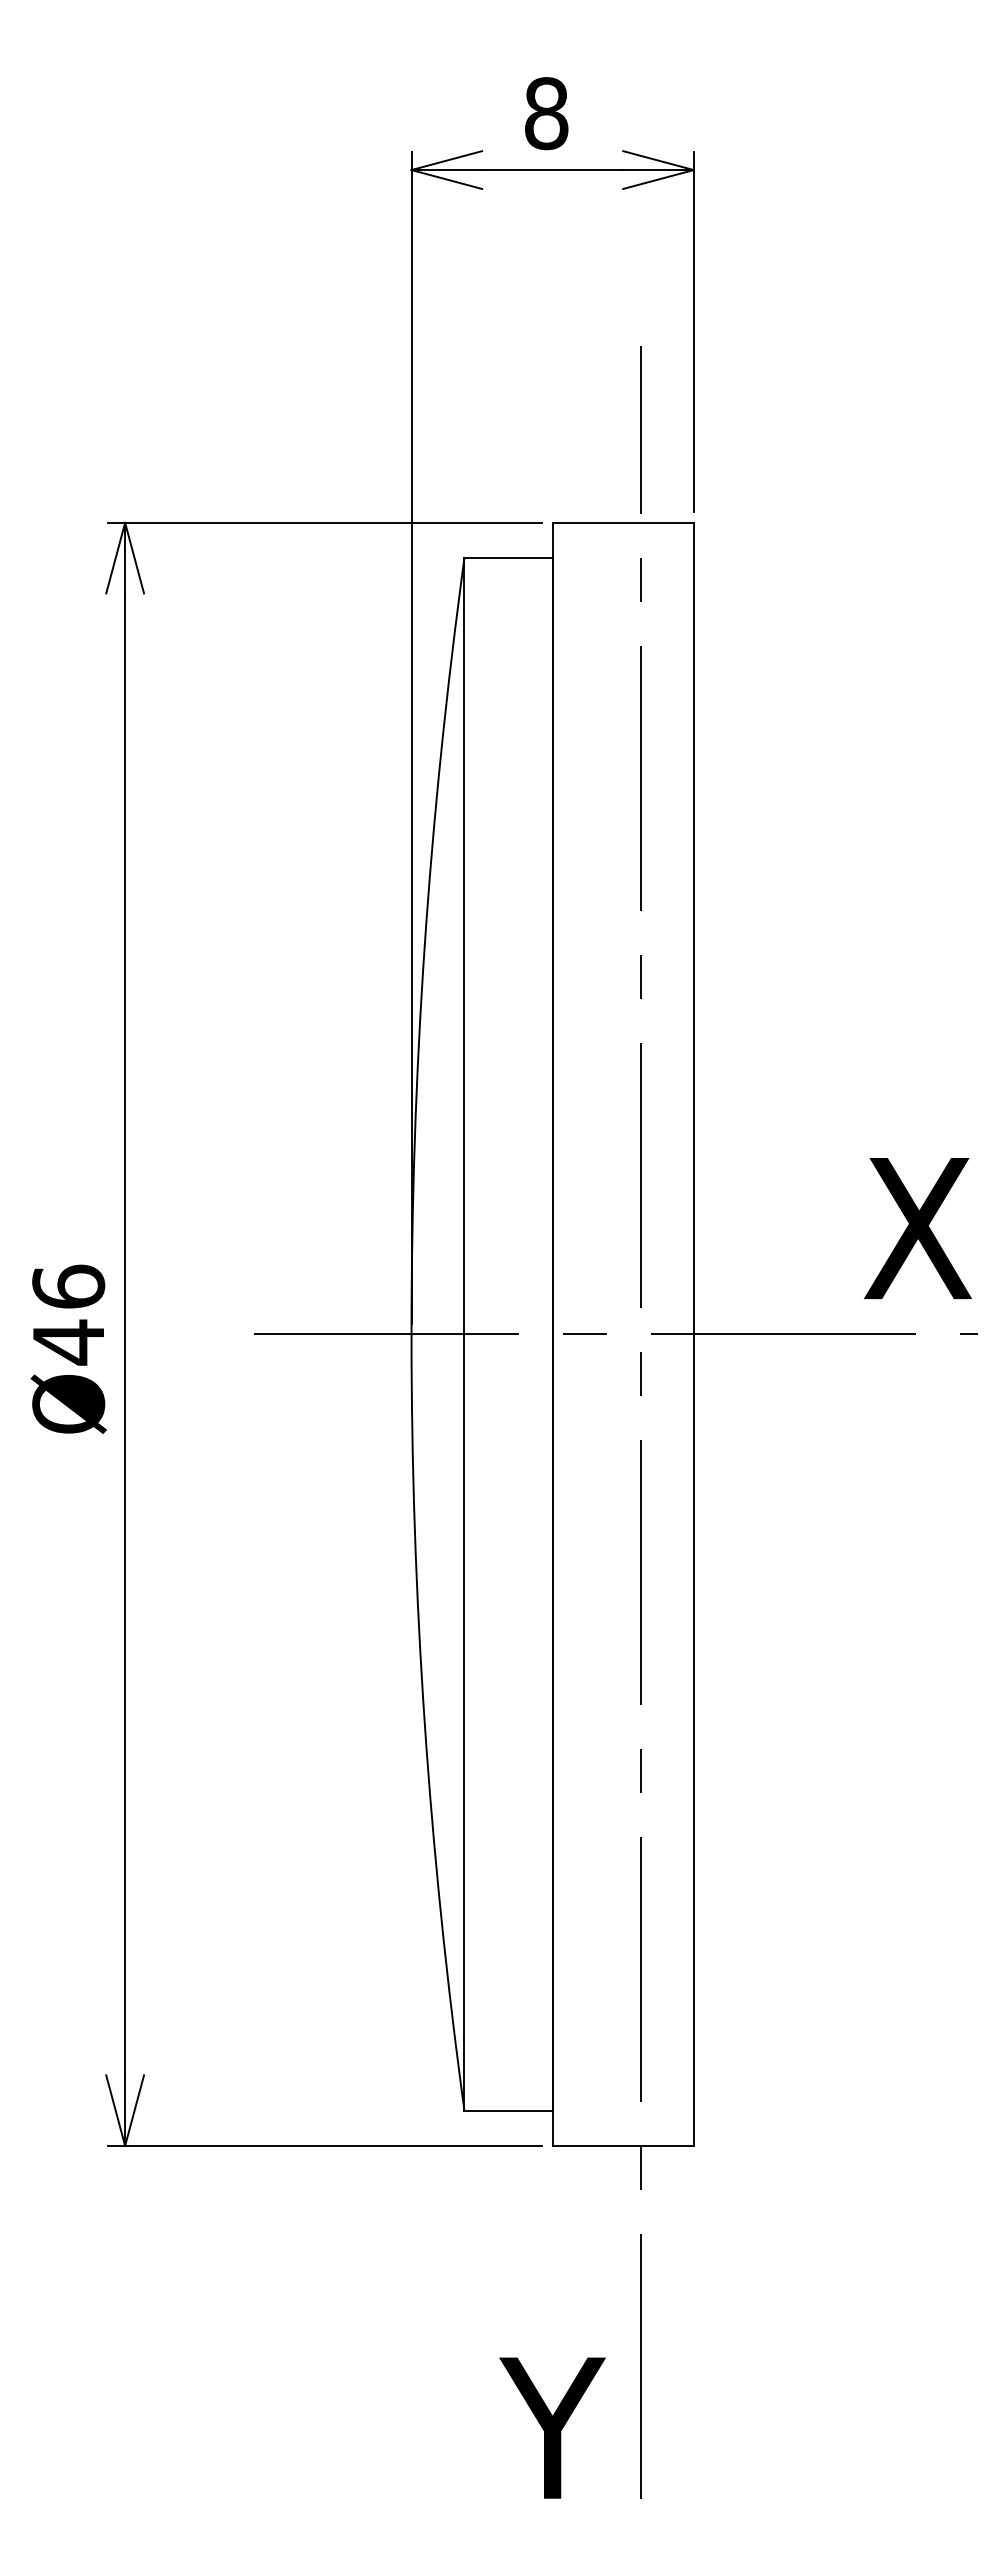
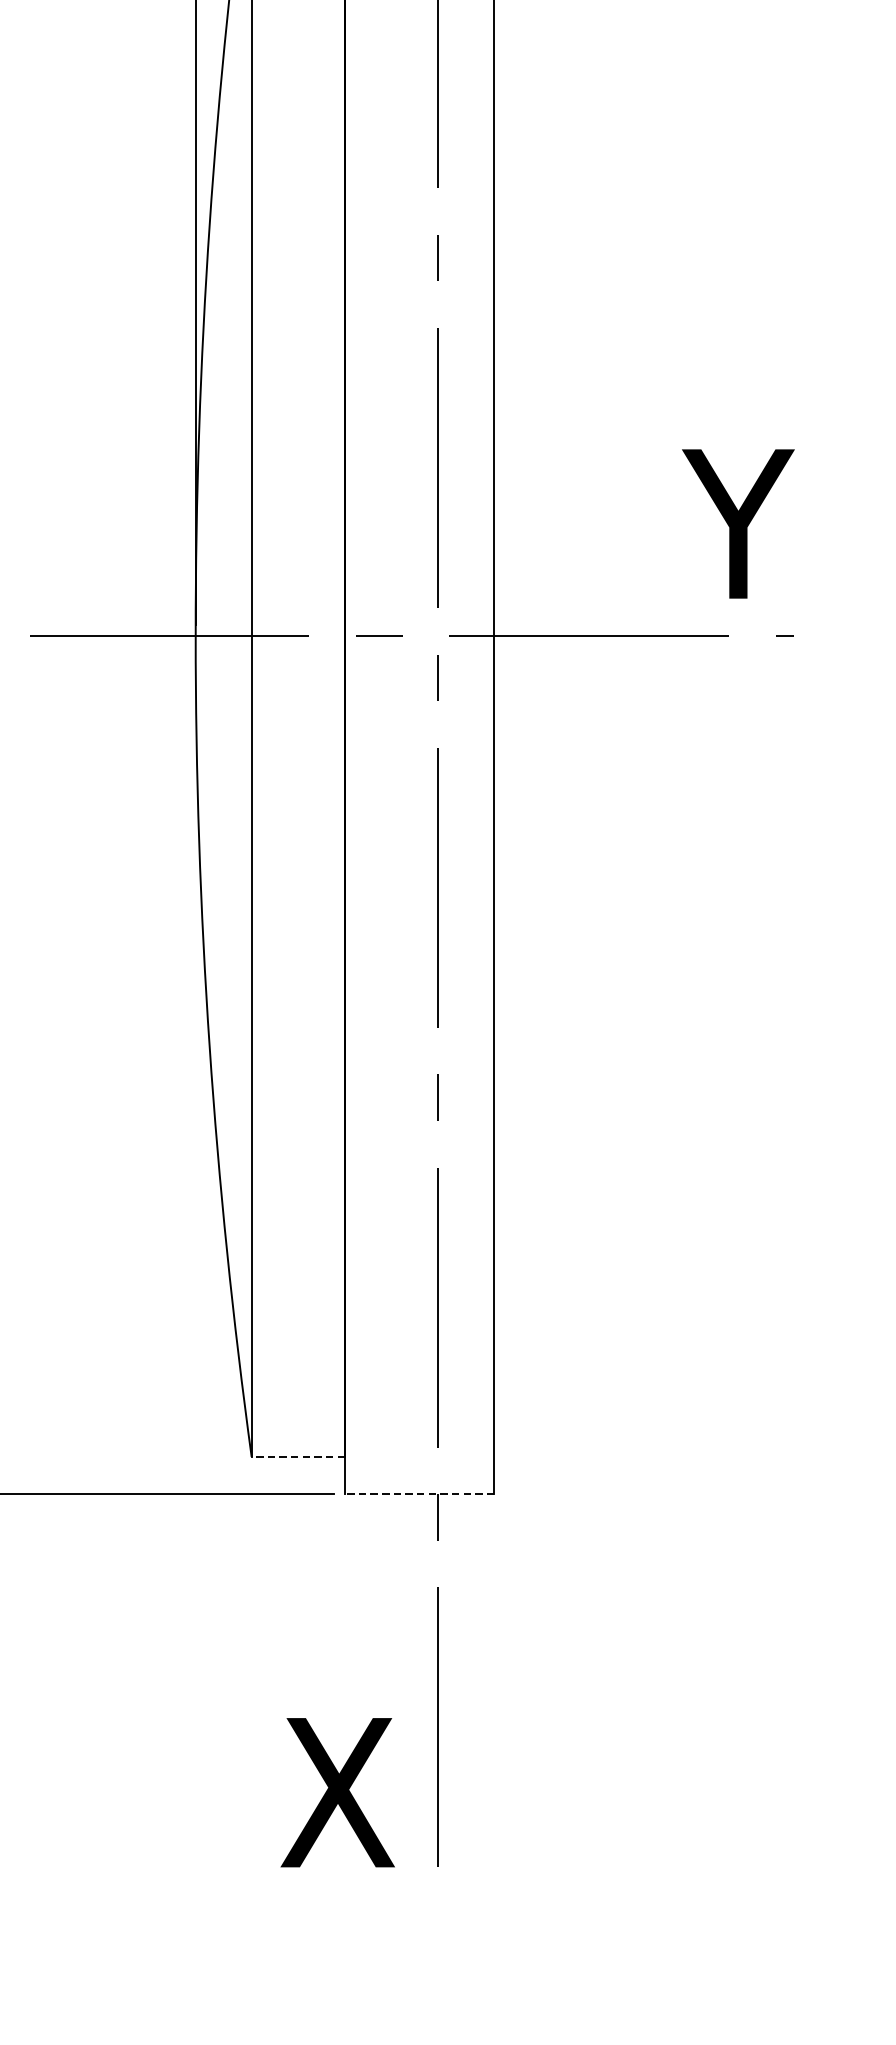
text: (920, 1228) -> (733, 523), X -> Y
line: (508, 2110) -> (298, 1456), solid -> dashed
line: (623, 2145) -> (419, 1493), solid -> dashed
text: (548, 2427) -> (340, 1792), Y -> X

